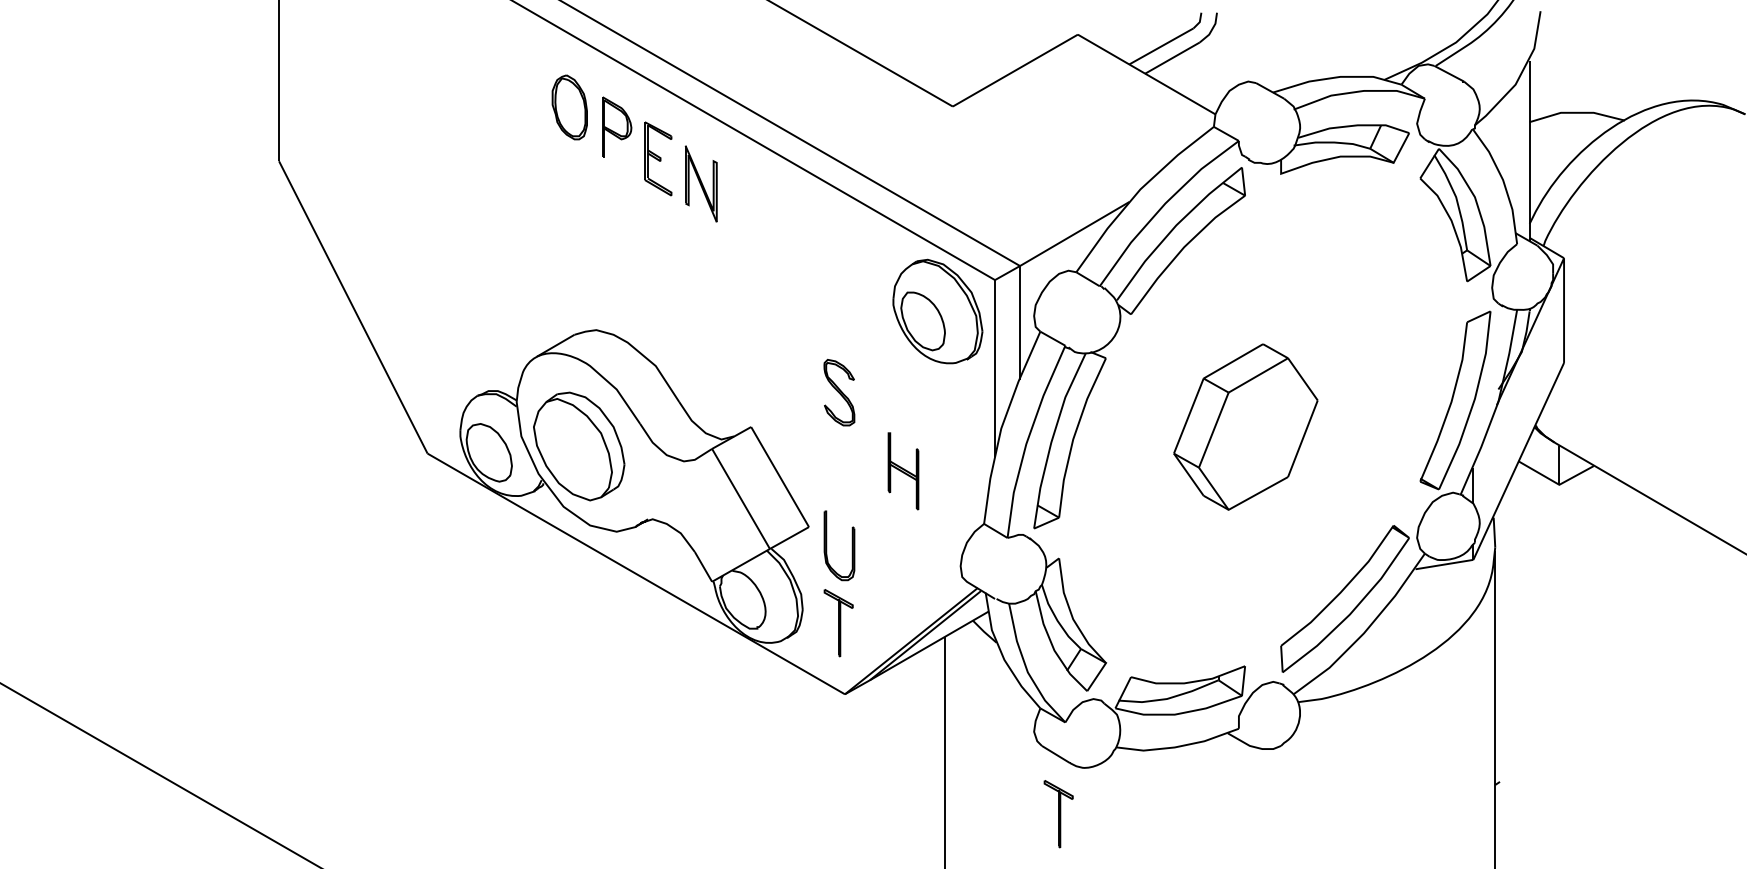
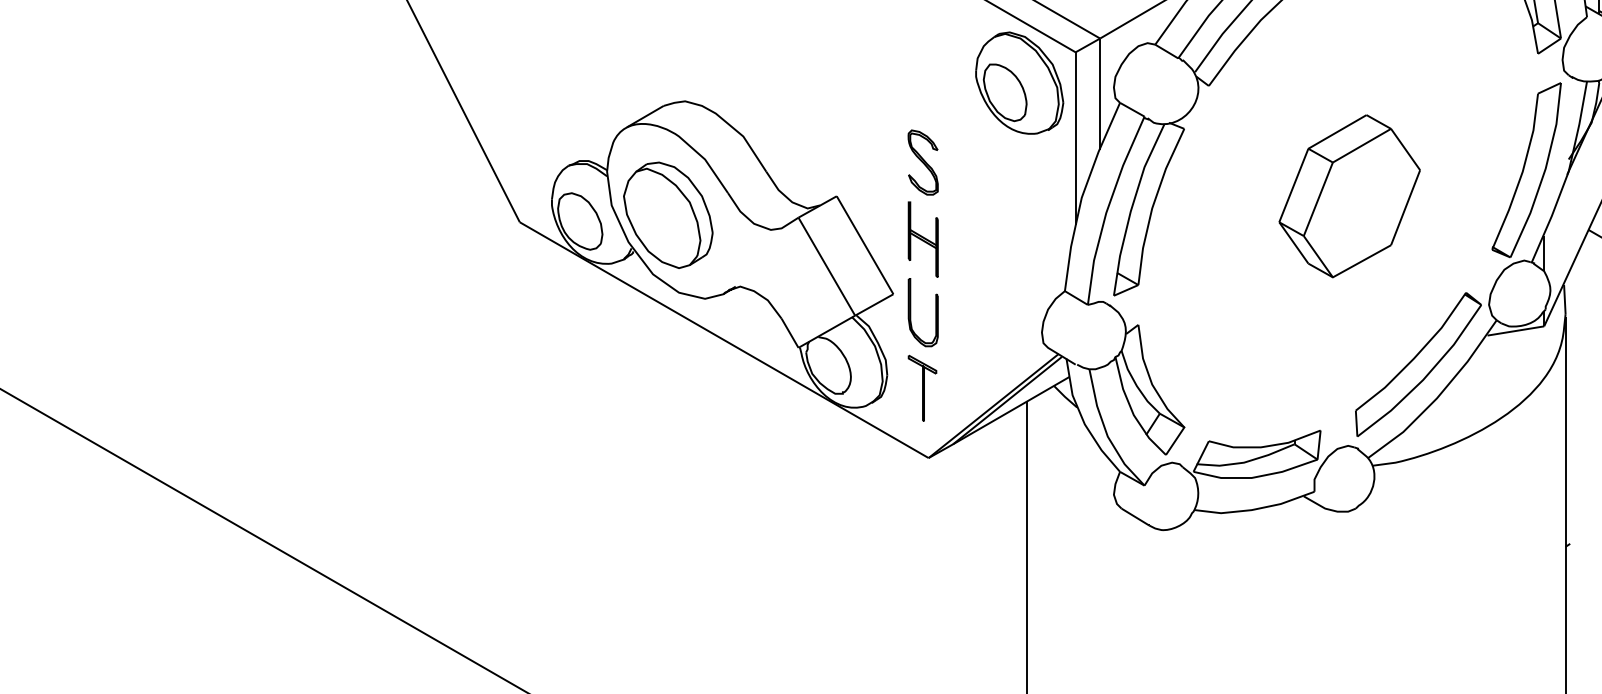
part: (1245, 426) -> (1349, 195), moved
part: (903, 471) -> (923, 239), moved
part: (1058, 814) -> (1137, 575), removed

